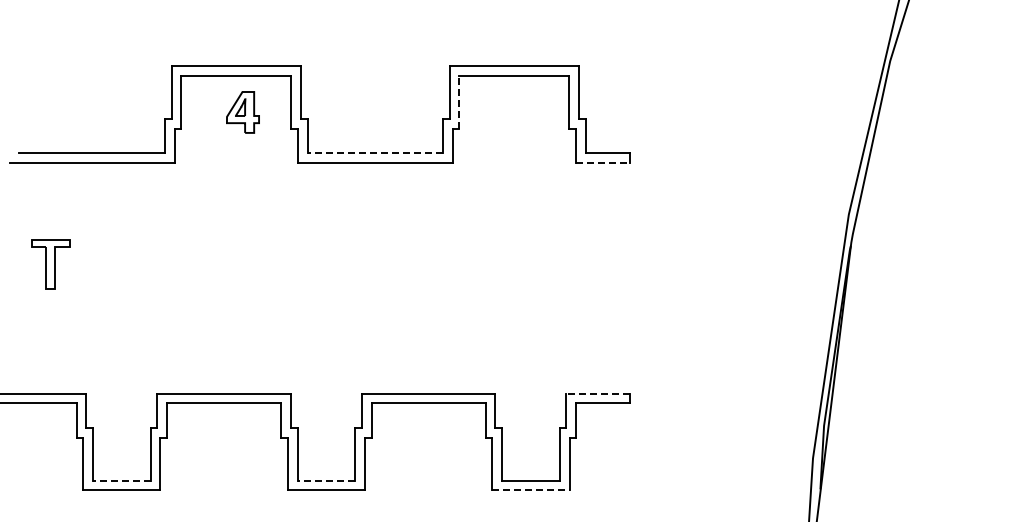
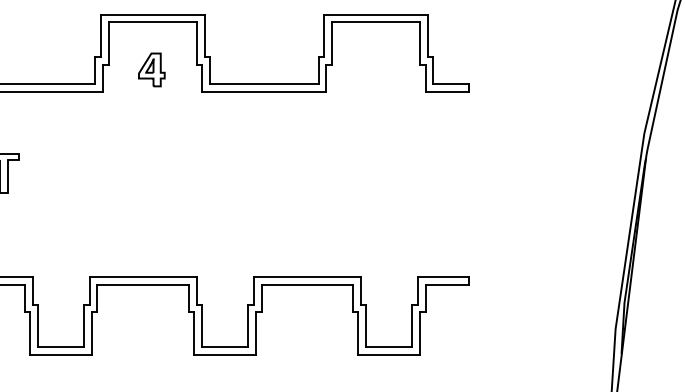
line: (459, 102) -> (331, 43), dashed -> solid
part: (242, 112) -> (151, 69), moved
line: (375, 153) -> (264, 84), dashed -> solid
line: (603, 163) -> (447, 92), dashed -> solid
line: (598, 393) -> (443, 277), dashed -> solid
line: (121, 480) -> (60, 346), dashed -> solid
line: (326, 480) -> (225, 346), dashed -> solid
line: (530, 490) -> (388, 354), dashed -> solid

